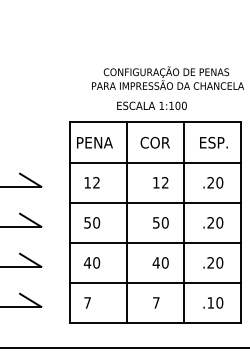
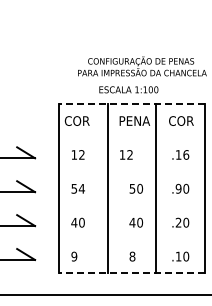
line: (155, 122) -> (131, 103), solid -> dashed
text: (93, 142) -> (79, 120), PENA -> COR
text: (158, 142) -> (134, 120), COR -> PENA
text: (214, 142) -> (181, 120), ESP. -> COR
line: (155, 162) -> (131, 137), removed
text: (161, 182) -> (126, 154), moved
text: (215, 182) -> (182, 154), .20 -> .16
line: (155, 202) -> (131, 171), removed
text: (96, 222) -> (81, 188), 50 -> 54
text: (210, 222) -> (178, 188), .20 -> .90
line: (155, 242) -> (131, 205), removed
line: (155, 282) -> (131, 239), removed
text: (87, 302) -> (74, 256), 7 -> 9
text: (156, 302) -> (132, 256), 7 -> 8
line: (155, 322) -> (131, 273), solid -> dashed

